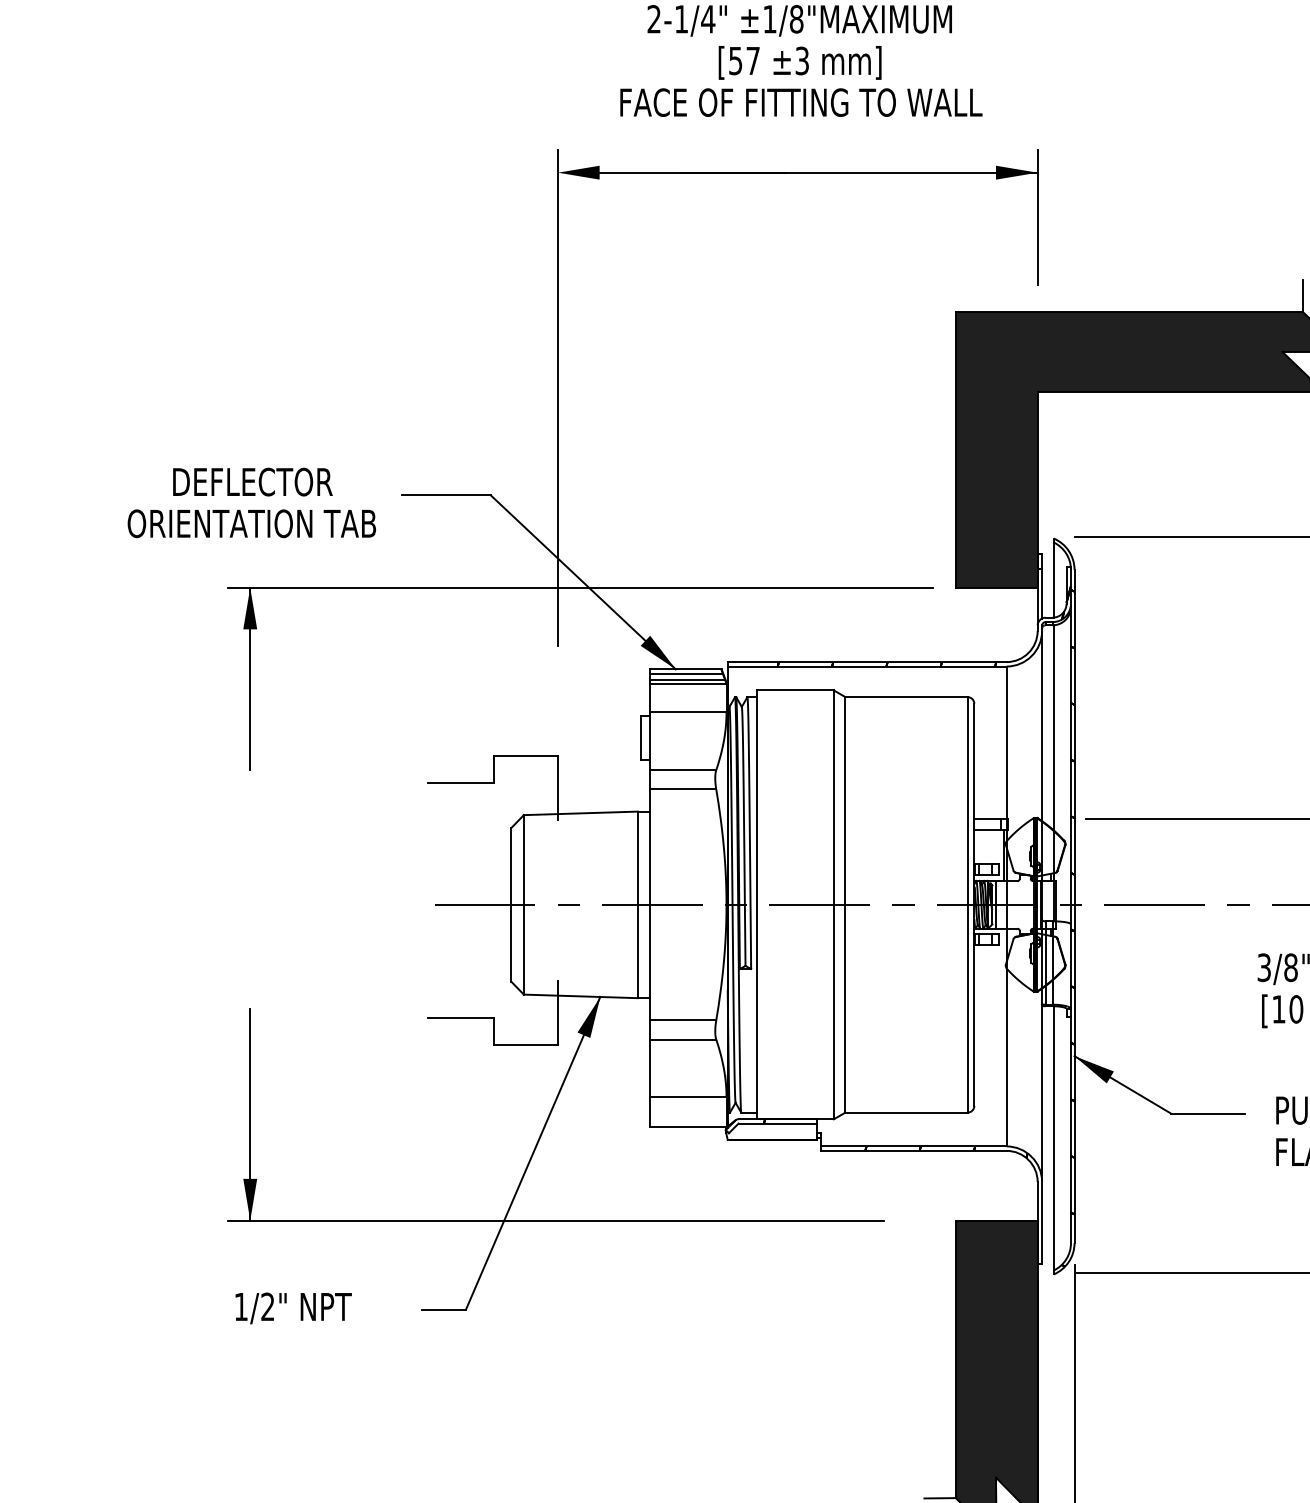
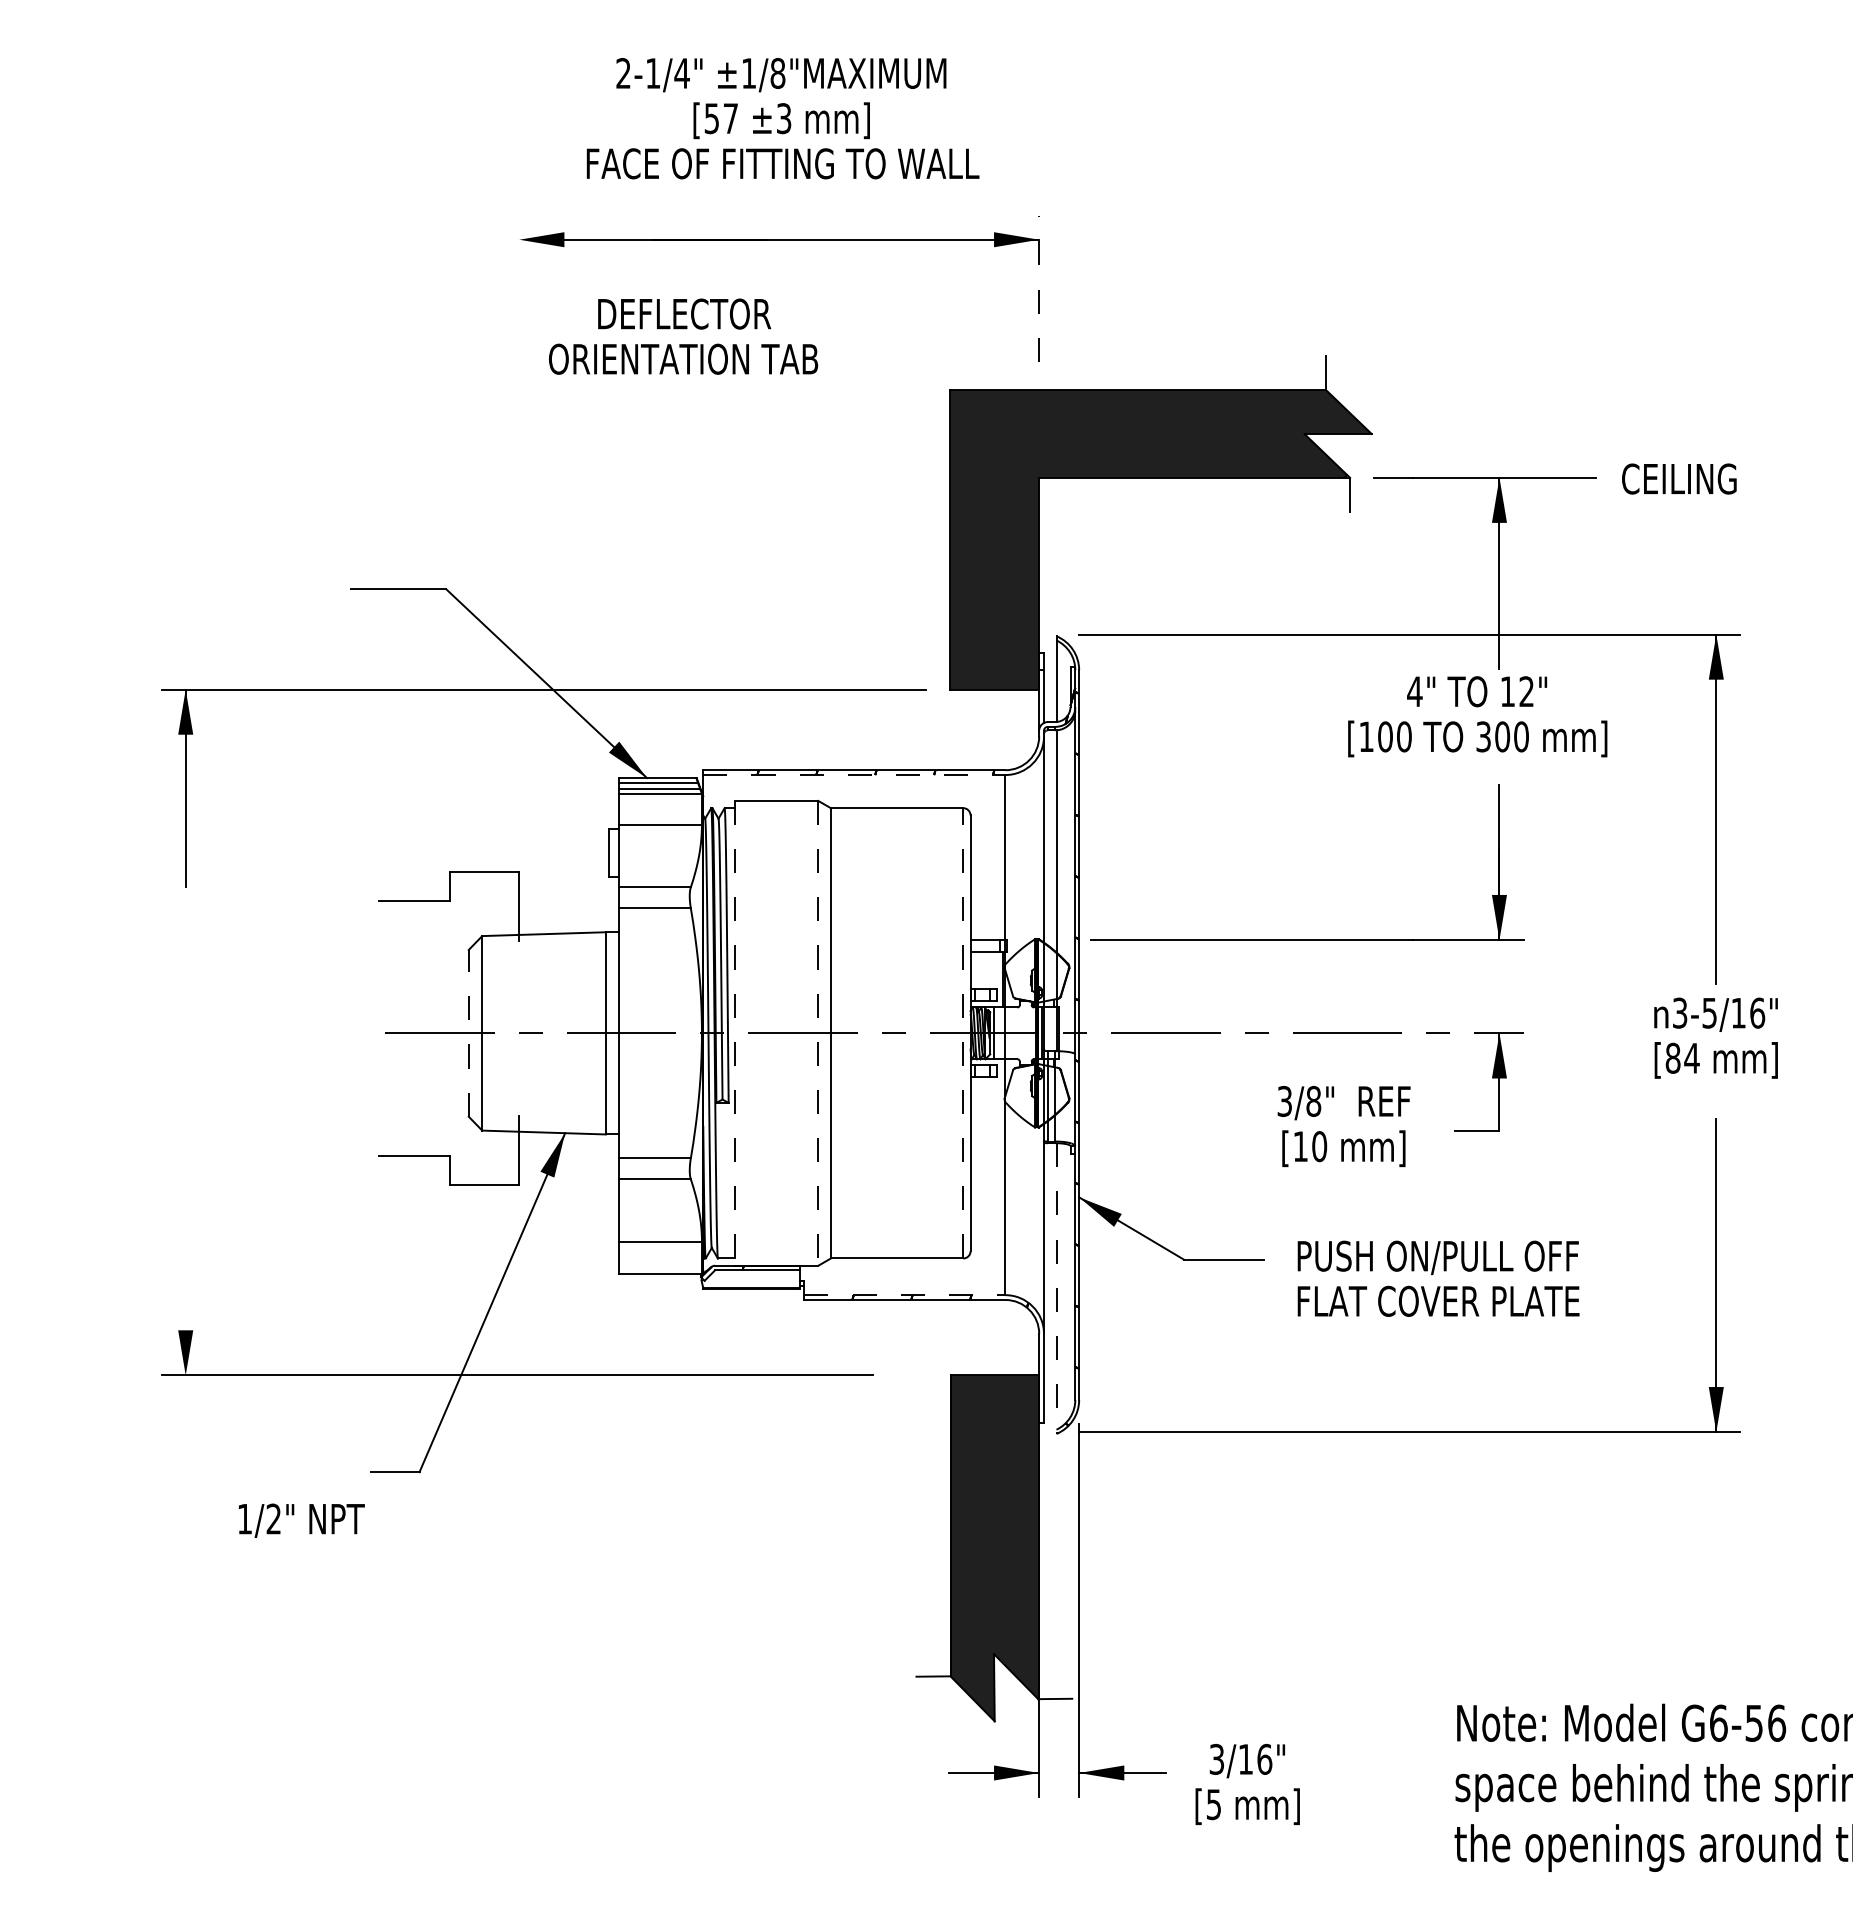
line: (1037, 217) -> (1039, 288), solid -> dashed
line: (558, 397) -> (519, 483), removed
text: (251, 502) -> (683, 336), moved
line: (867, 666) -> (854, 775), solid -> dashed
line: (511, 904) -> (468, 1032), solid -> dashed
line: (967, 904) -> (963, 1032), solid -> dashed
line: (756, 905) -> (734, 1033), solid -> dashed
line: (834, 905) -> (818, 1033), solid -> dashed
line: (250, 1114) -> (185, 1260), removed
line: (1053, 1141) -> (1056, 1289), solid -> dashed
line: (913, 1146) -> (904, 1295), solid -> dashed
text: (293, 1308) -> (301, 1520), moved

